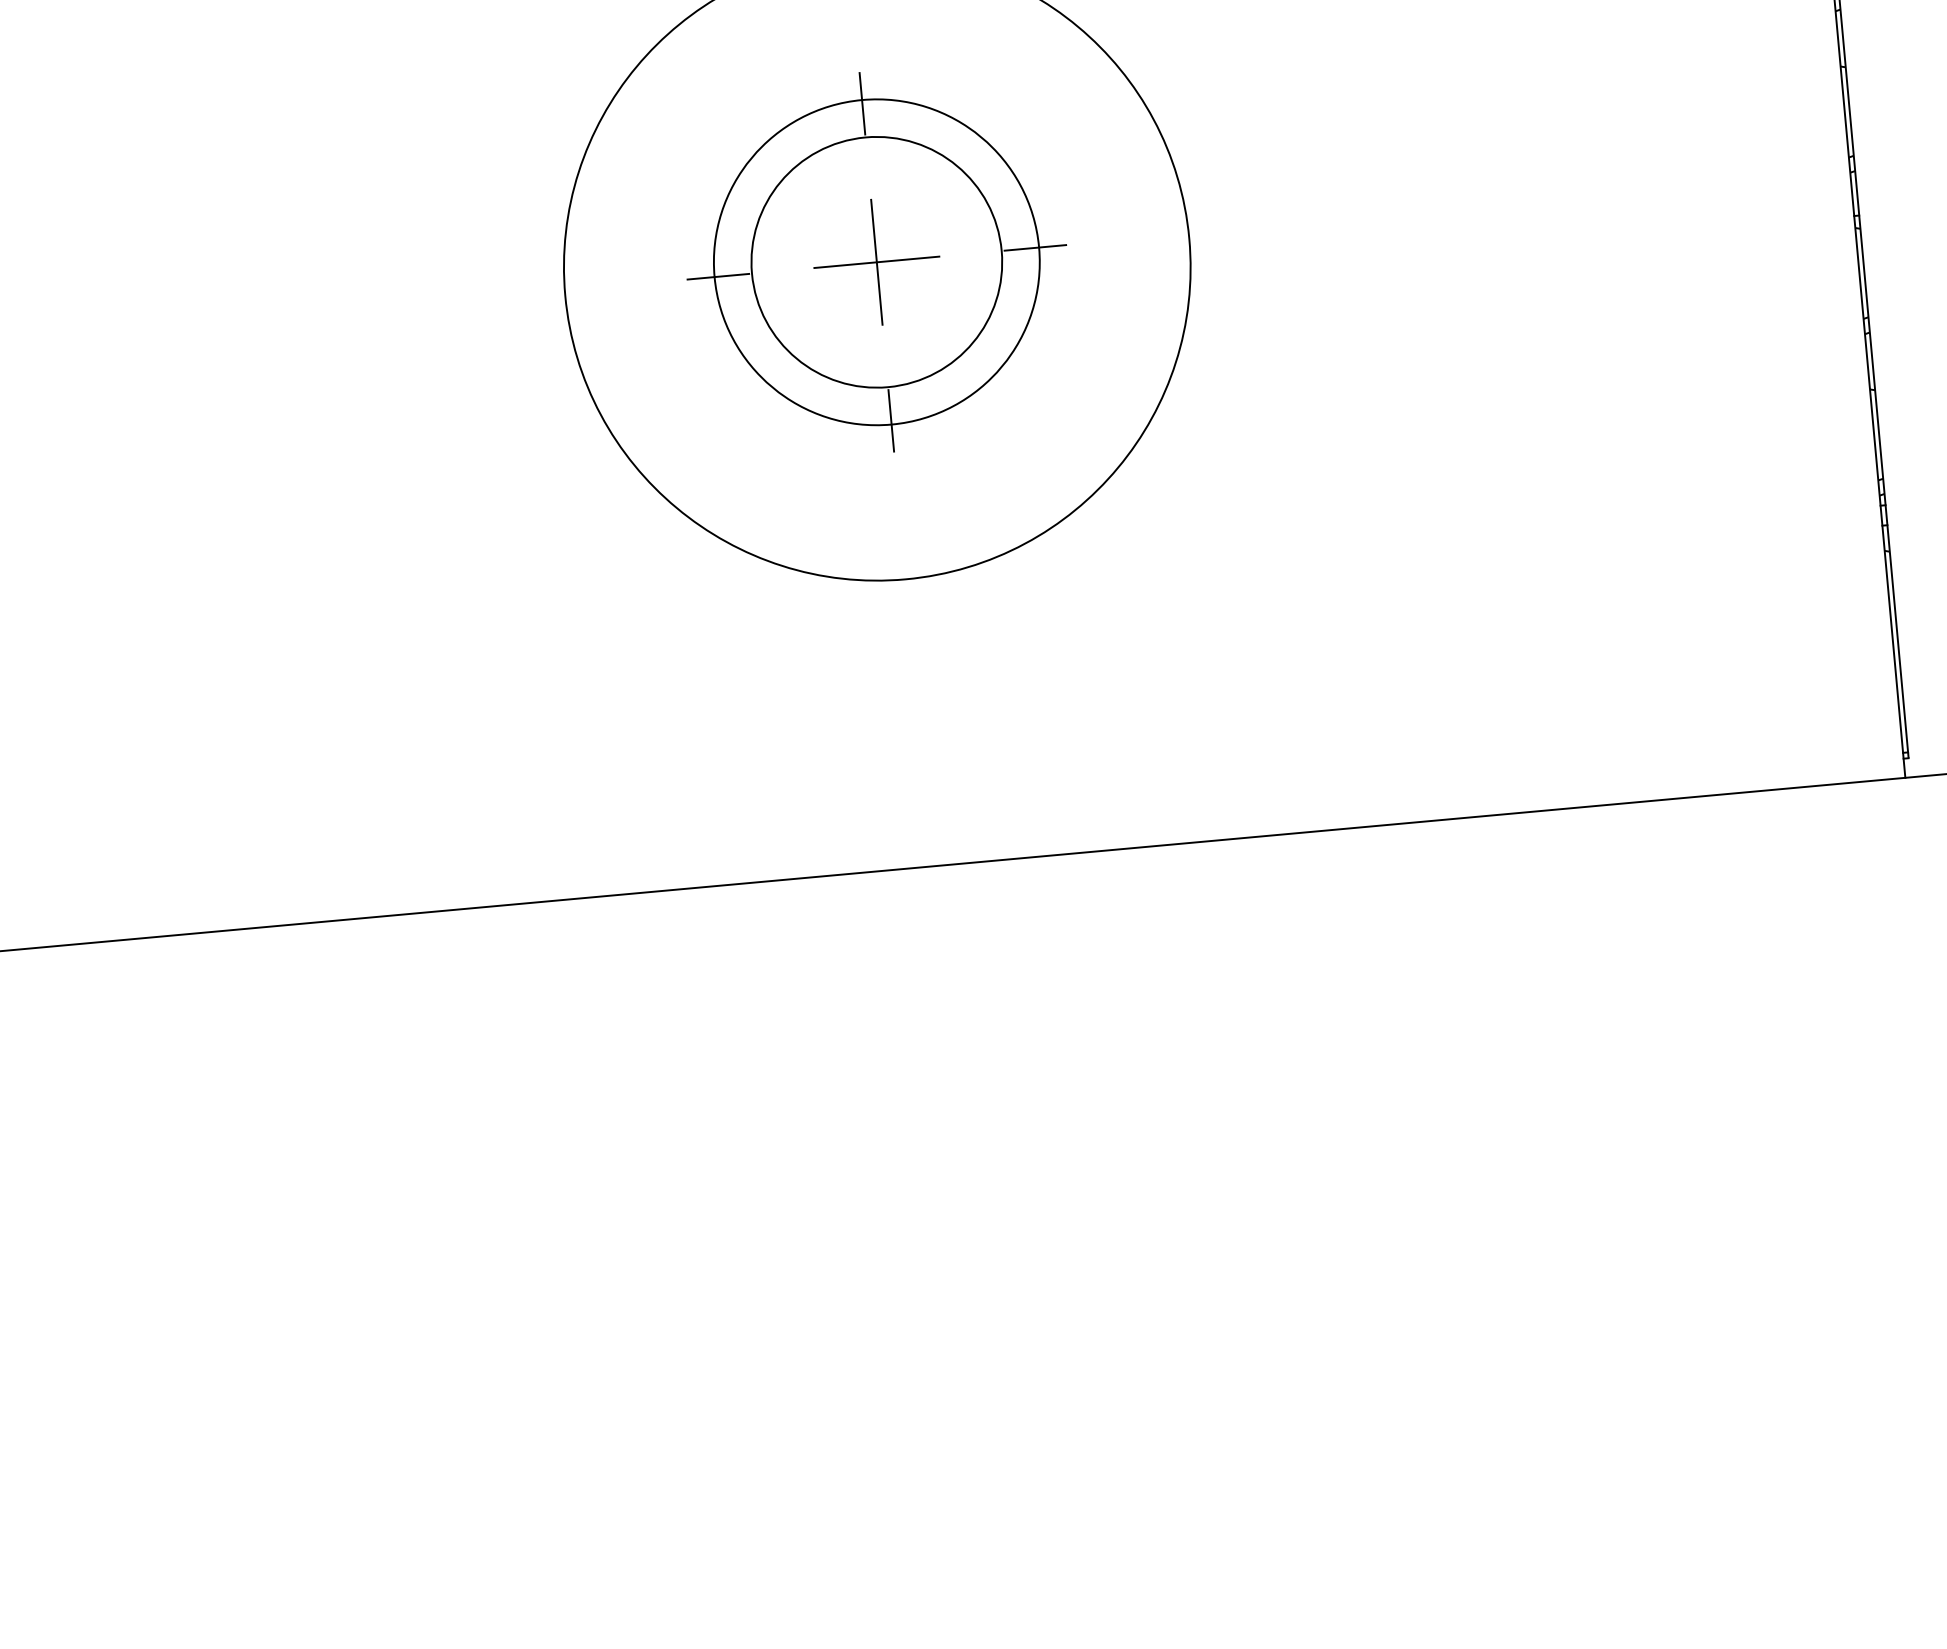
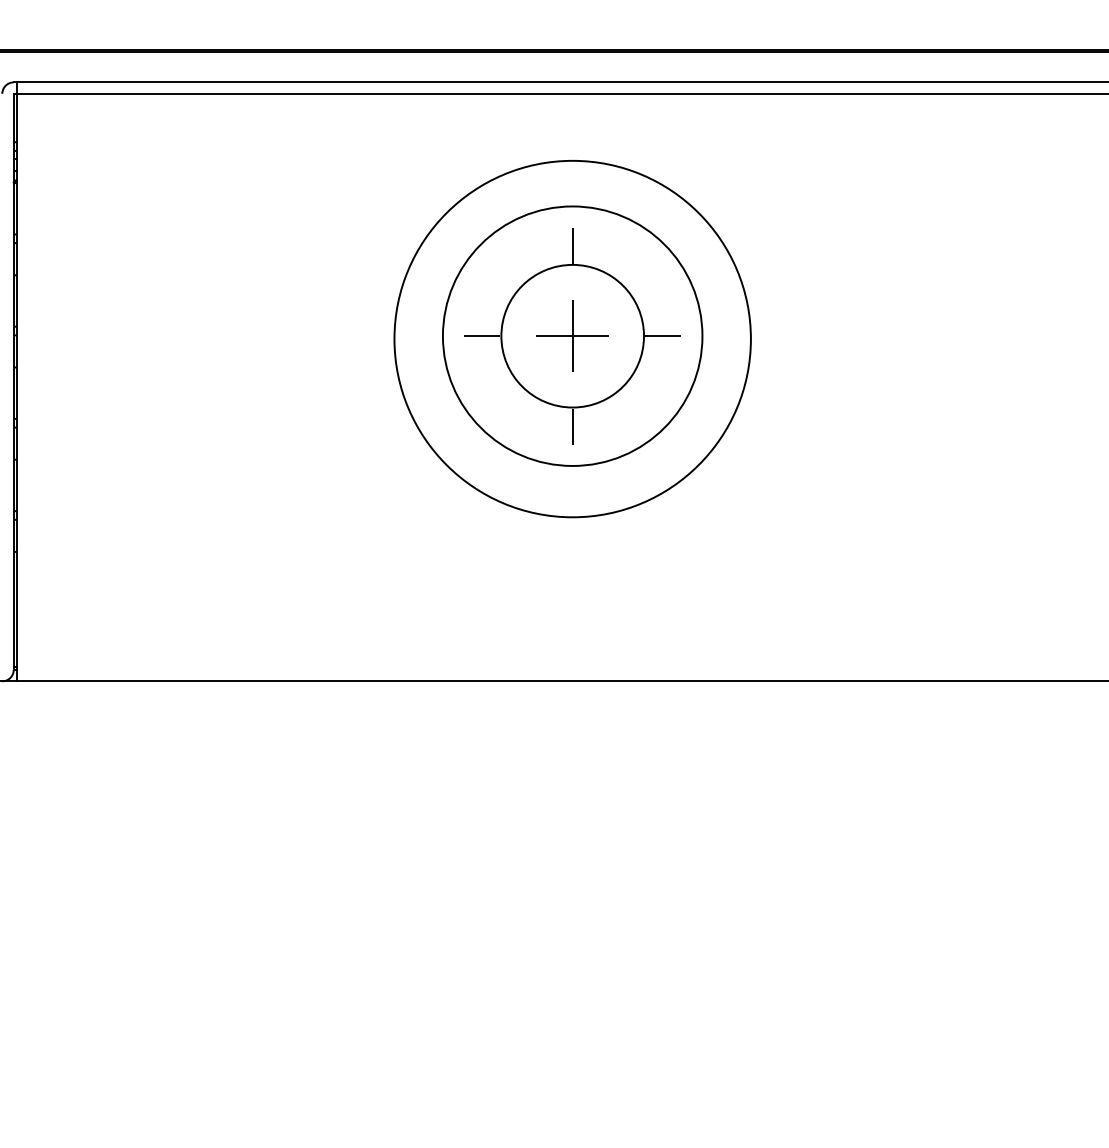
circle: (876, 261) -> (572, 335), size x1.4

